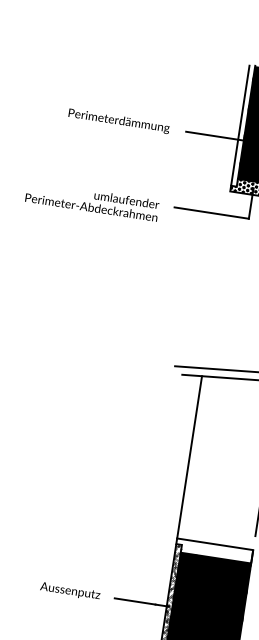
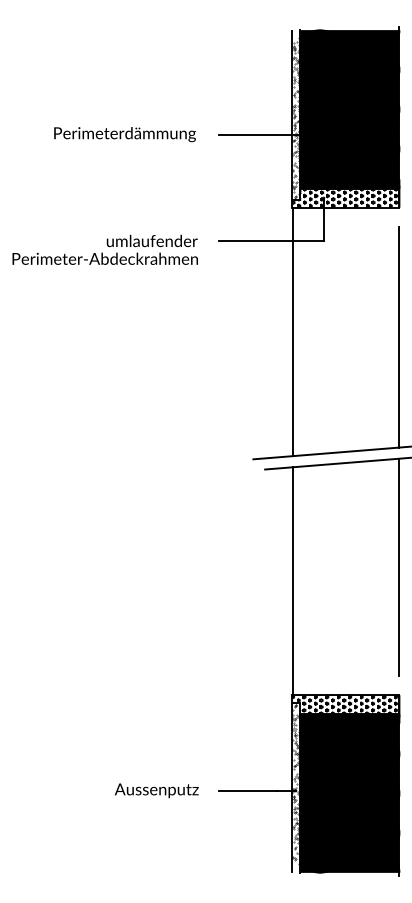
hatch: (242, 128) -> (296, 118), added
line: (216, 279) -> (292, 331), added
hatch: (213, 550) -> (344, 704), added

